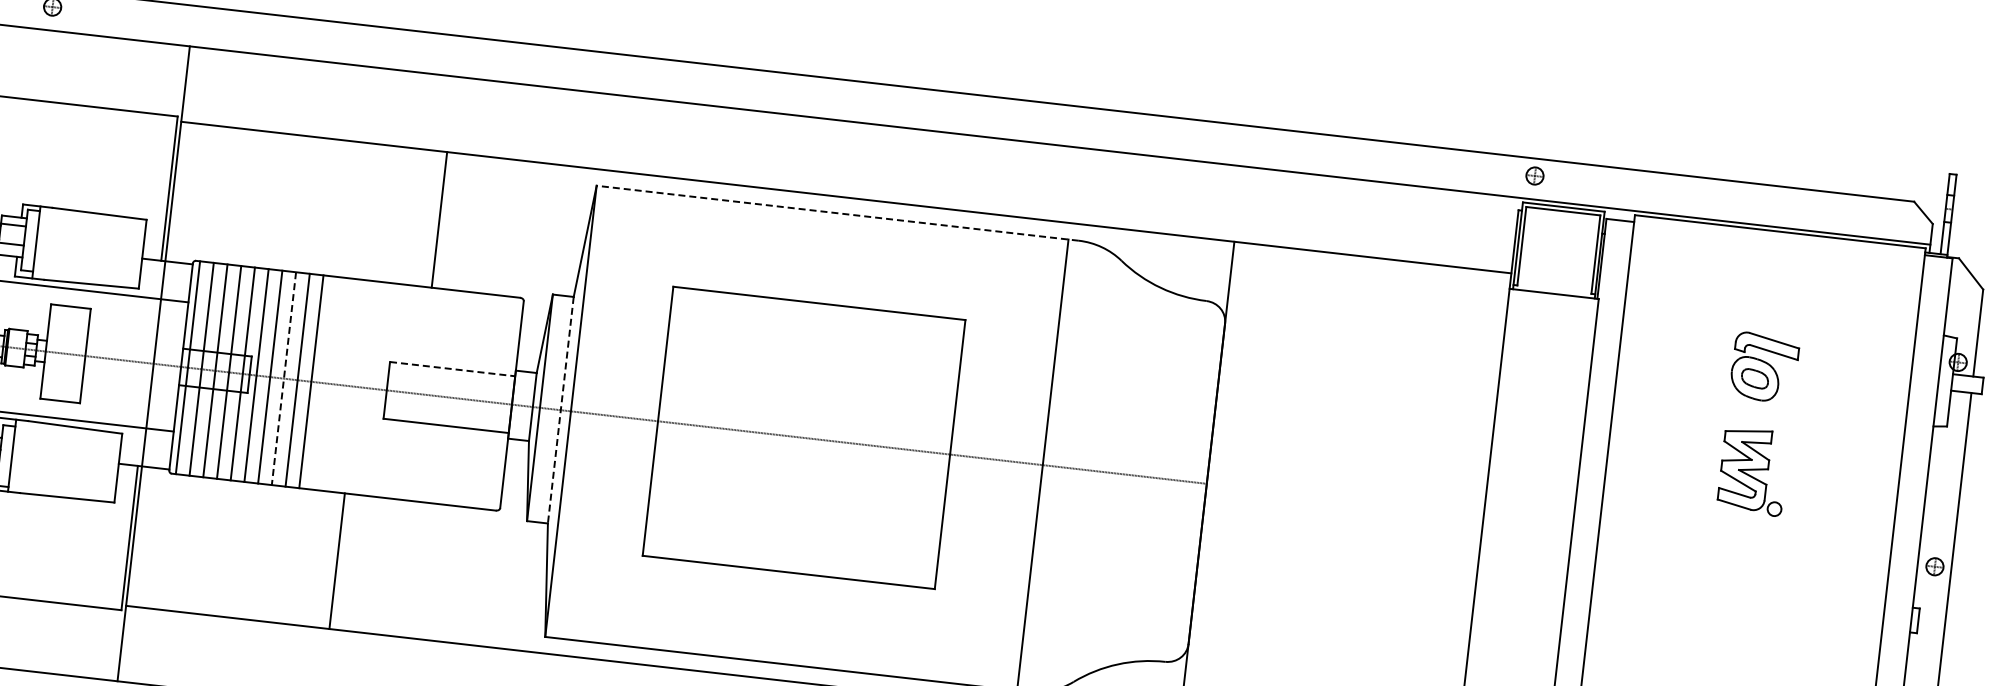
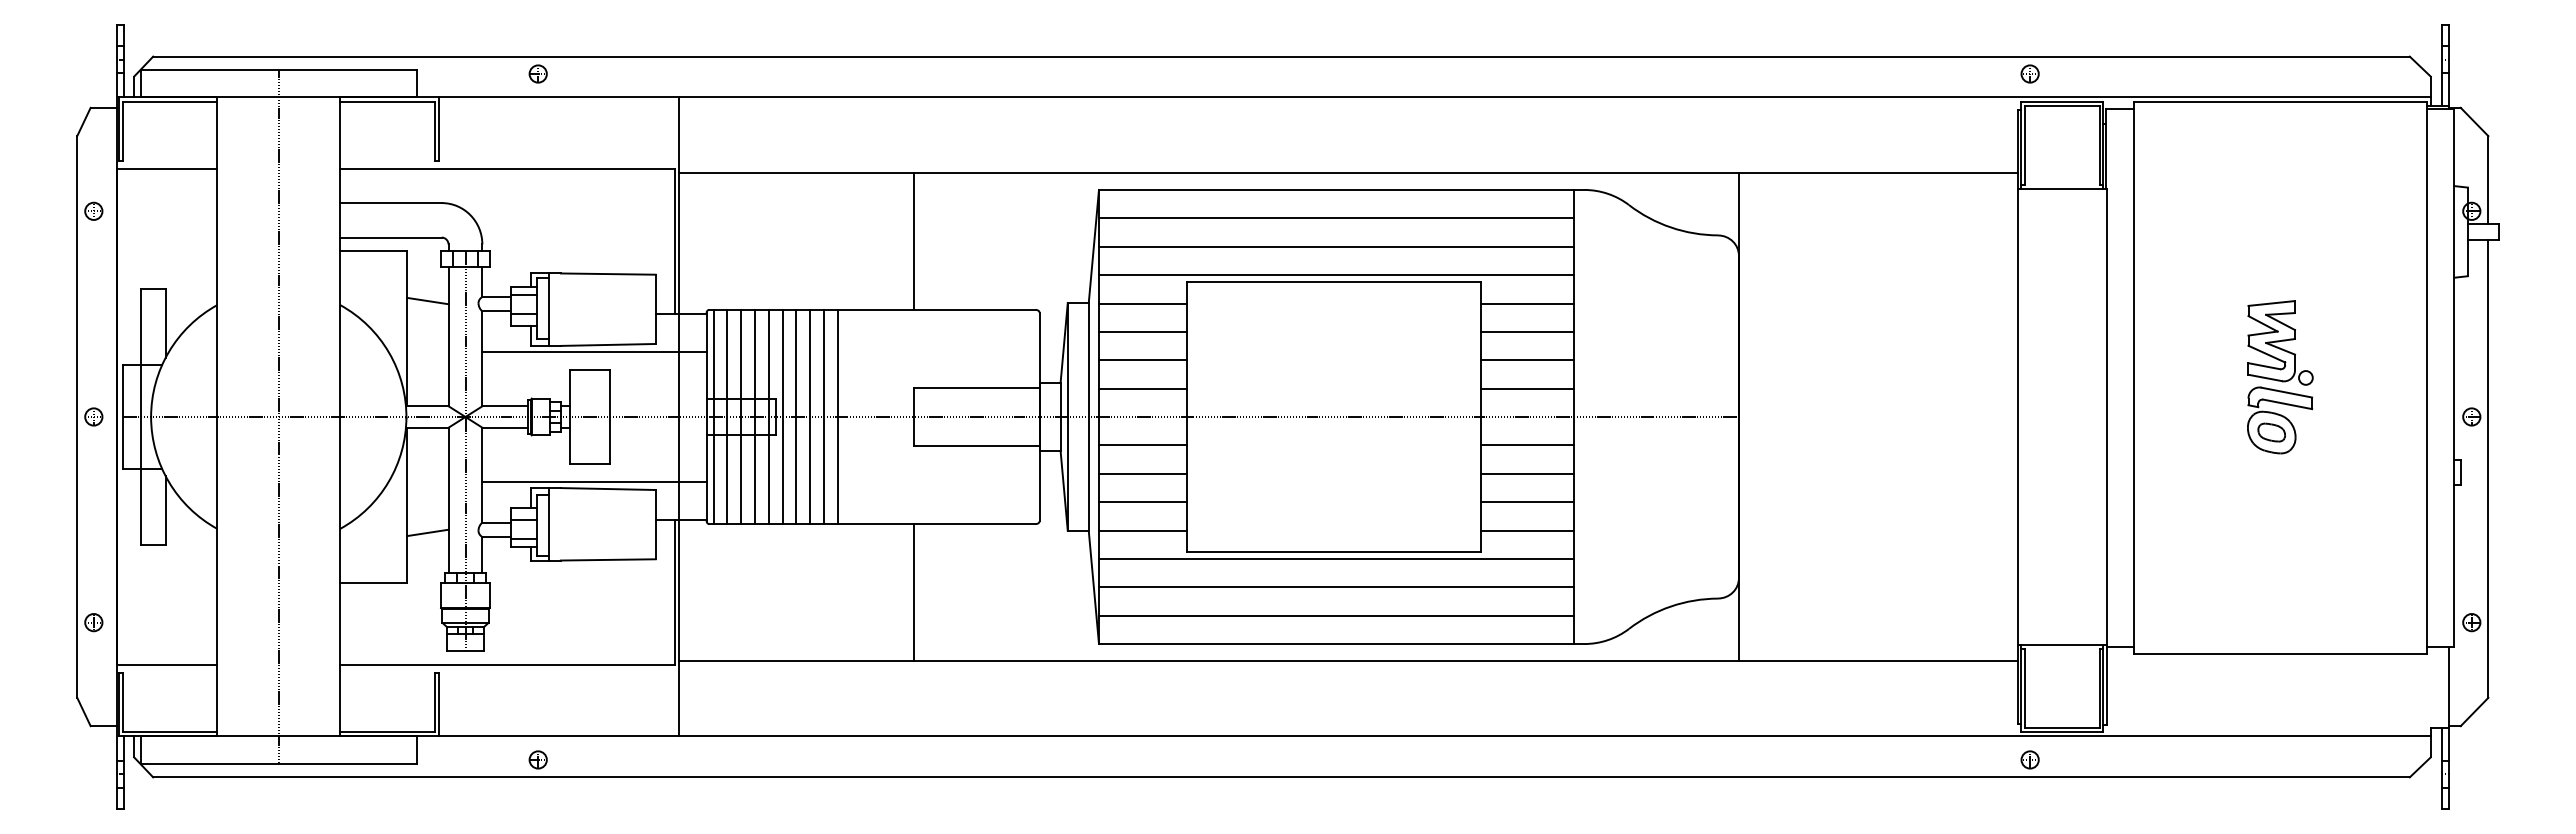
line: (837, 212) -> (1341, 189), dashed -> solid
line: (439, 219) -> (913, 241), moved
line: (828, 240) -> (1335, 218), added
line: (825, 268) -> (1335, 246), added
line: (821, 297) -> (1335, 275), added
line: (627, 303) -> (1142, 303), added
line: (623, 331) -> (1142, 331), added
line: (1008, 347) -> (1526, 303), added
line: (620, 360) -> (1142, 360), added
part: (1765, 367) -> (2280, 420), moved
line: (453, 369) -> (977, 388), dashed -> solid
line: (1005, 374) -> (1526, 331), added
line: (284, 379) -> (810, 417), dashed -> solid
line: (617, 387) -> (1142, 388), added
line: (1002, 403) -> (1526, 360), added
line: (560, 410) -> (1088, 417), dashed -> solid
line: (998, 431) -> (1526, 388), added
line: (610, 444) -> (1142, 445), added
line: (607, 472) -> (1142, 473), added
line: (992, 488) -> (1526, 445), added
line: (604, 501) -> (1142, 502), added
line: (989, 515) -> (1526, 473), added
line: (601, 529) -> (1142, 530), added
line: (986, 544) -> (1526, 502), added
line: (337, 561) -> (913, 592), moved
line: (982, 572) -> (1526, 530), added
line: (789, 578) -> (1335, 558), added
line: (786, 607) -> (1335, 587), added
line: (783, 635) -> (1335, 615), added

